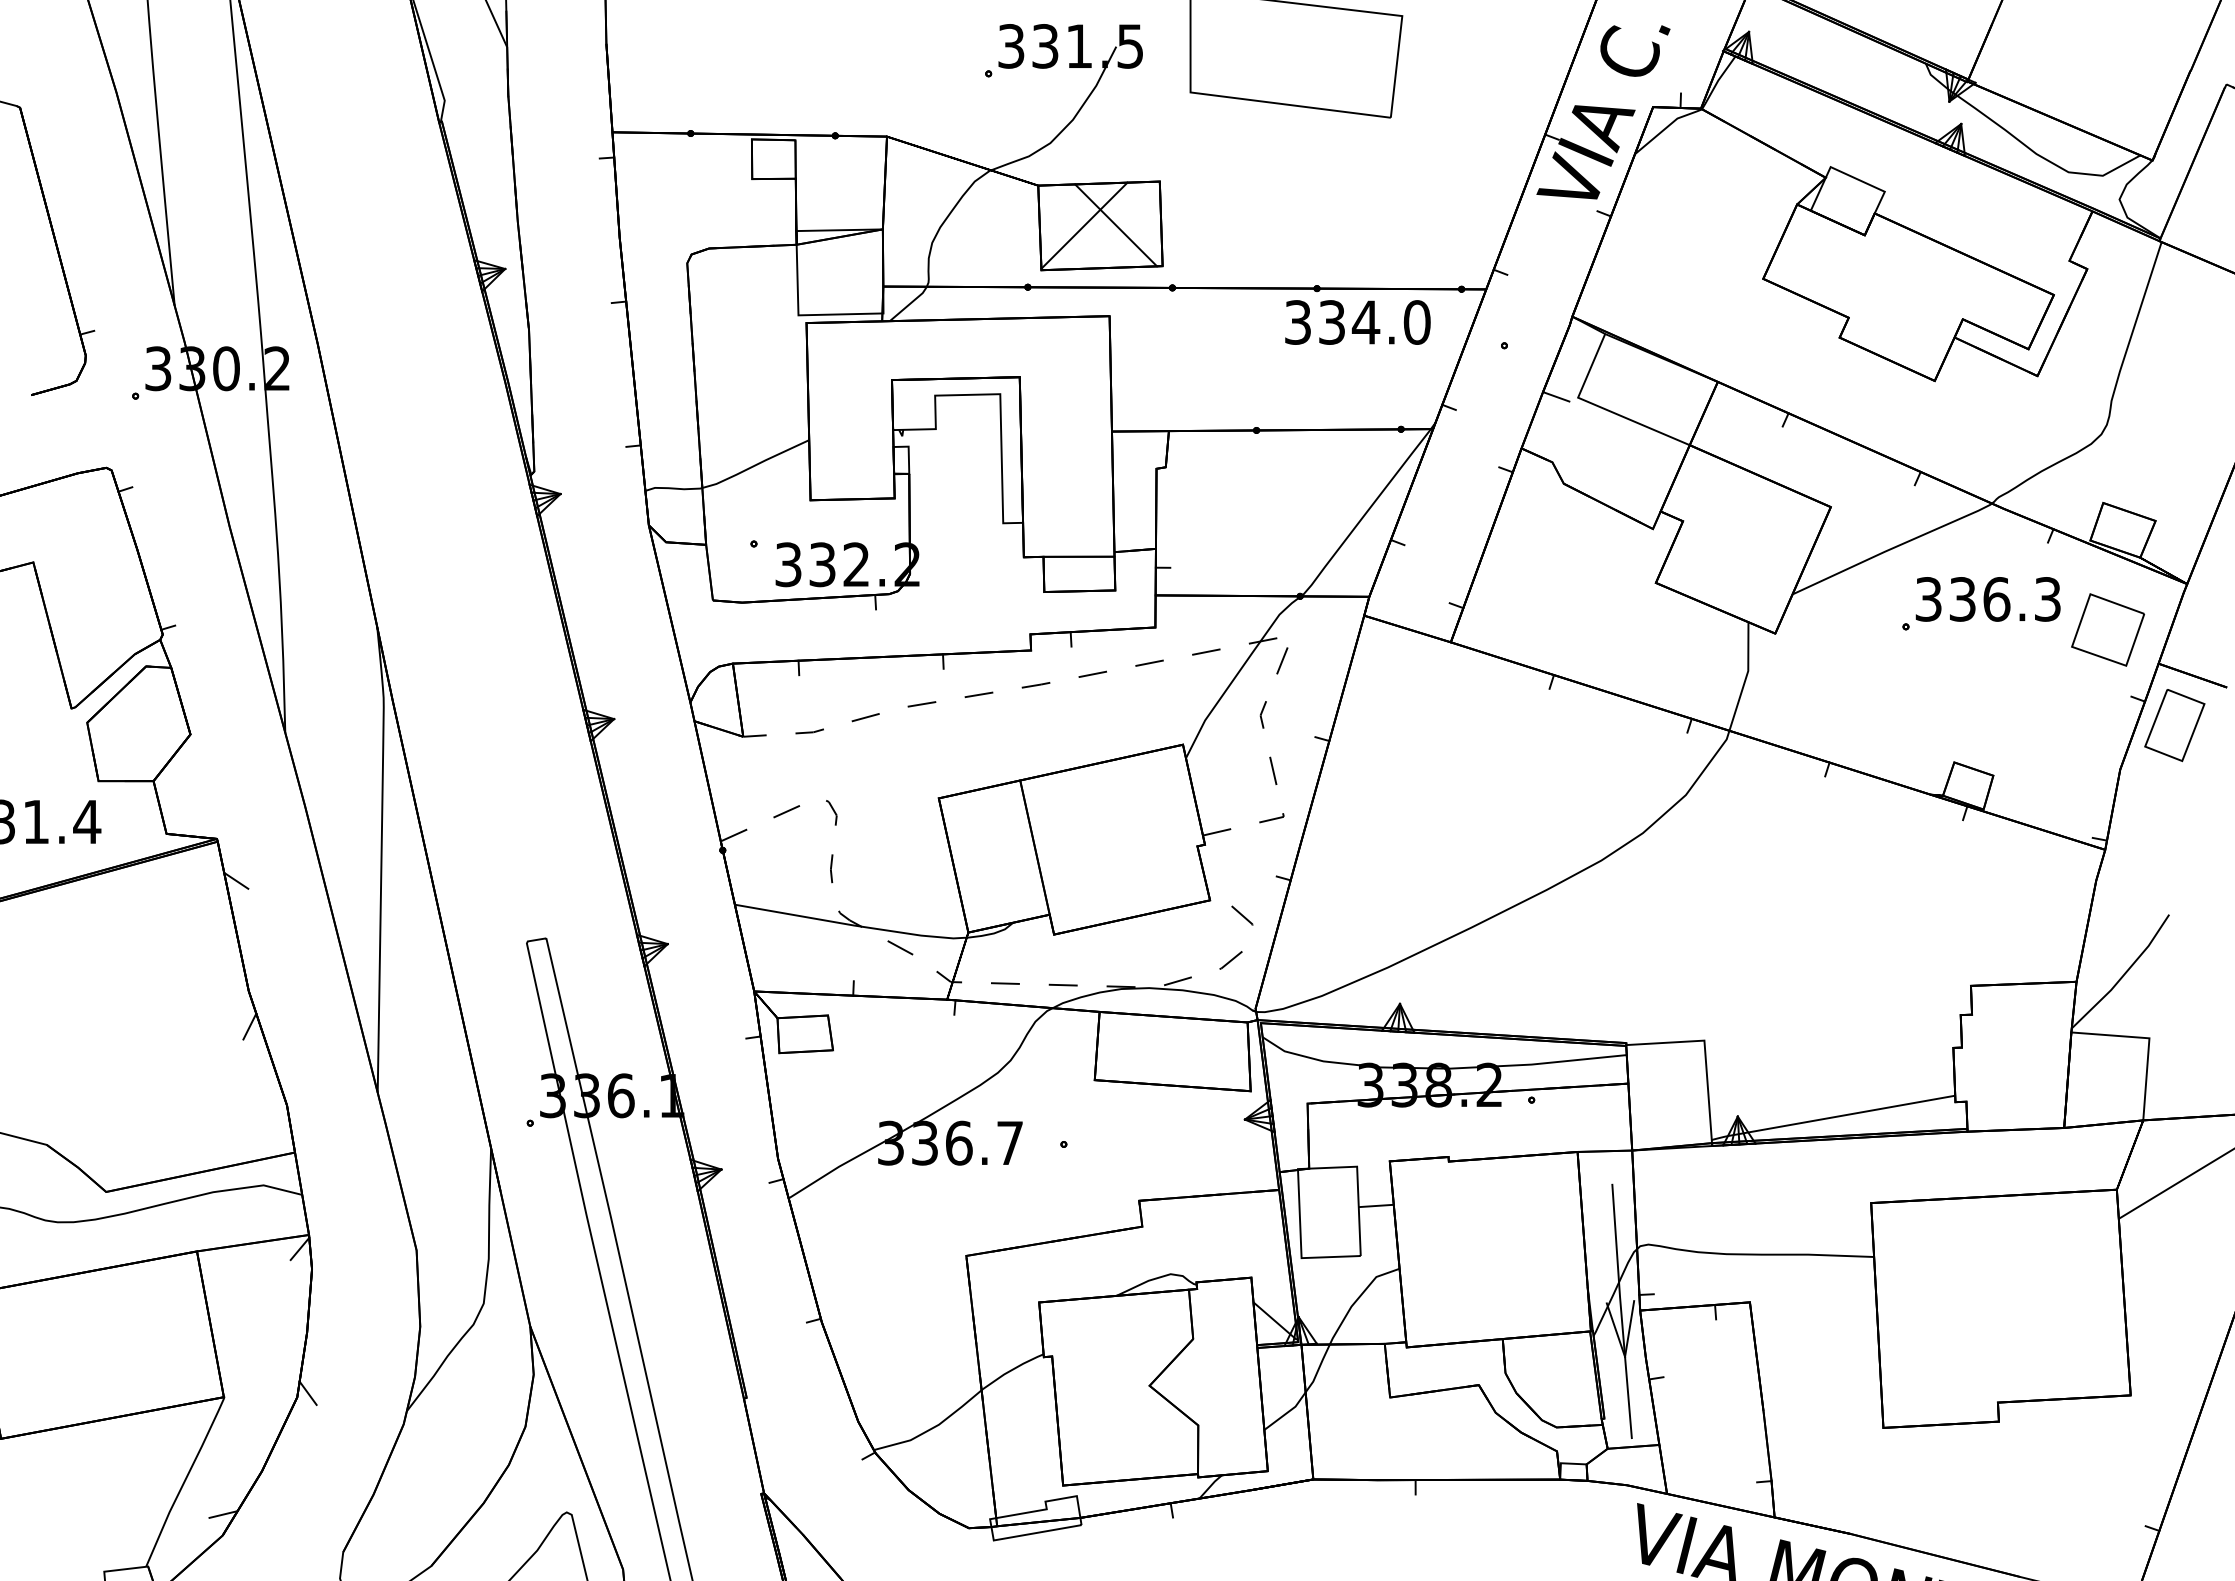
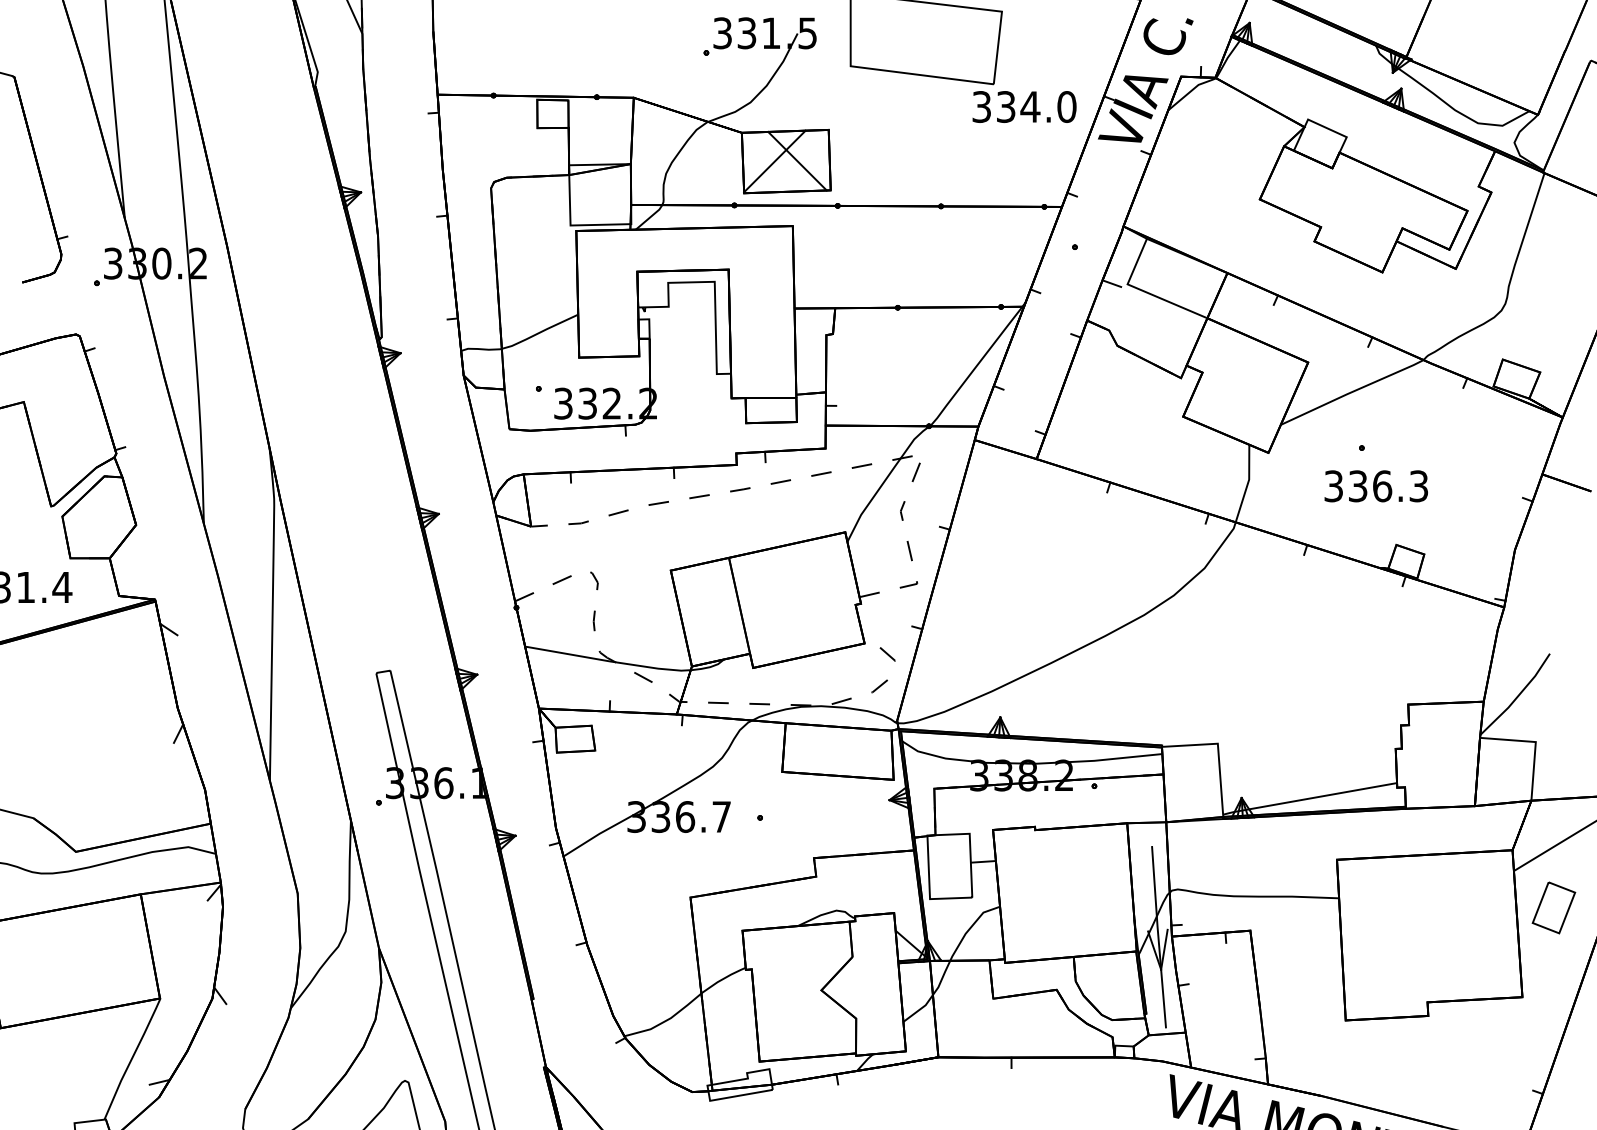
text: (1357, 322) -> (1024, 107), moved
text: (1987, 599) -> (1375, 486), moved
part: (2108, 629) -> (1506, 449), removed
part: (2174, 725) -> (1553, 907), moved

